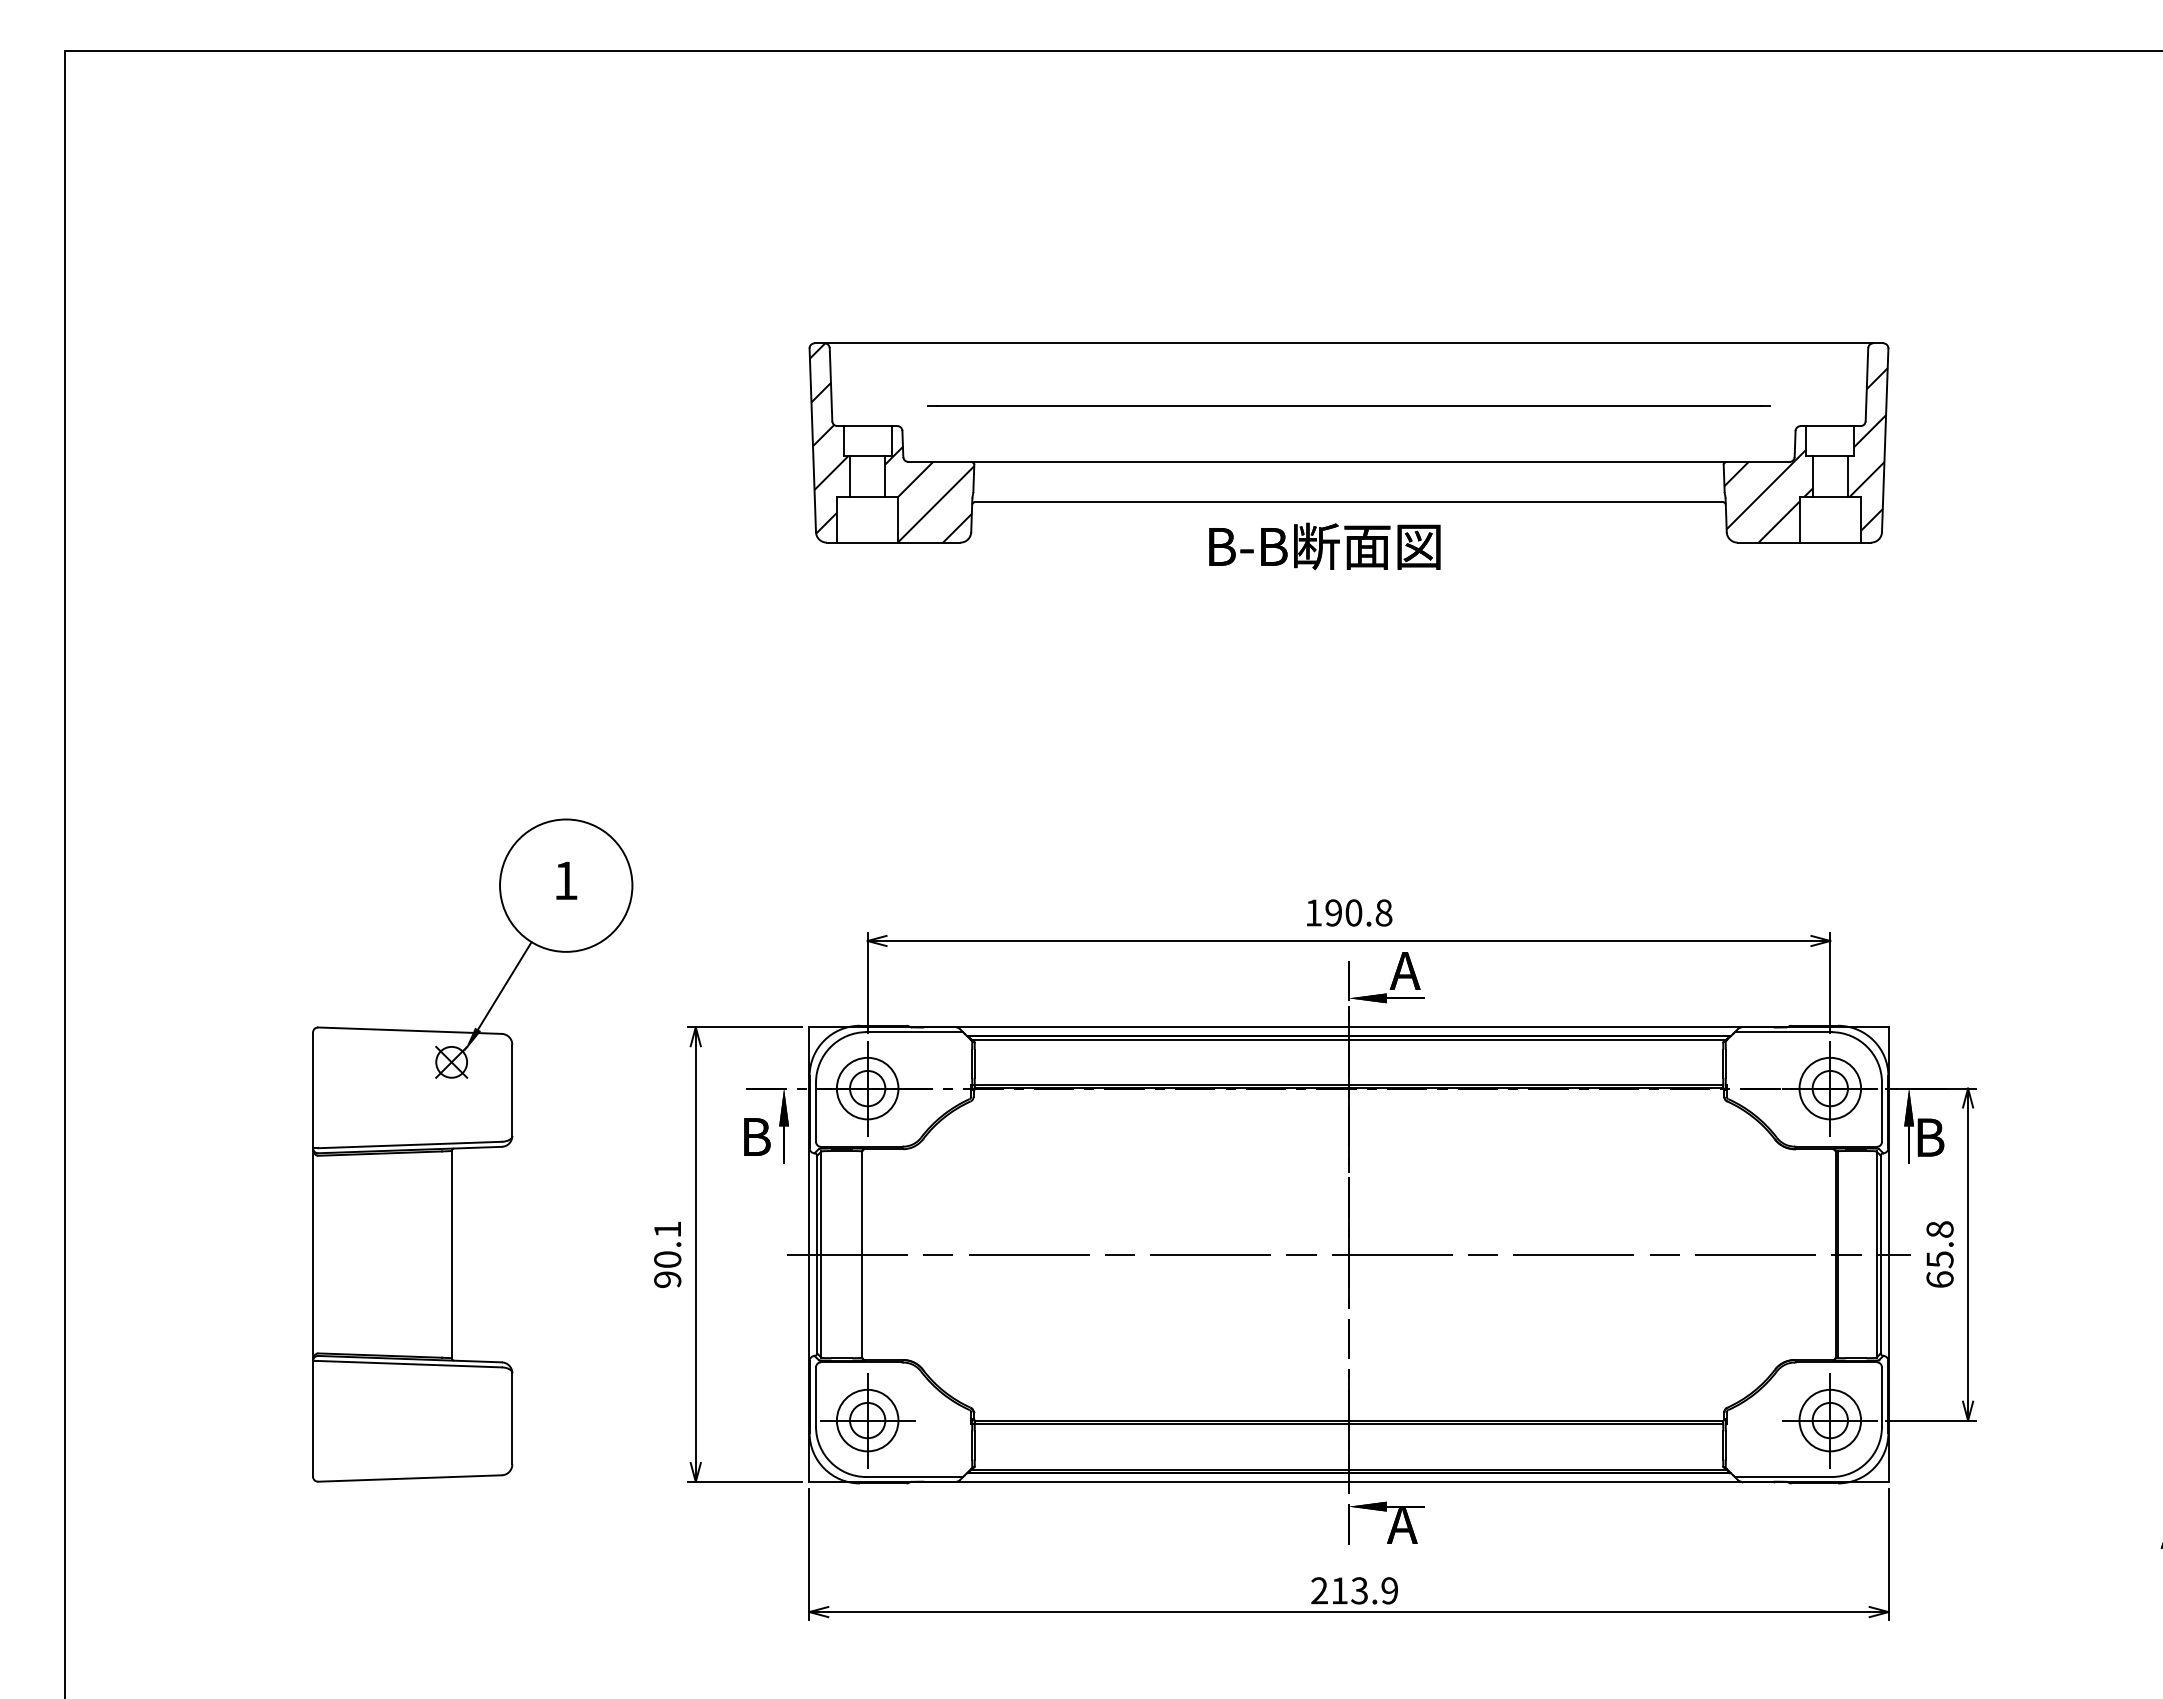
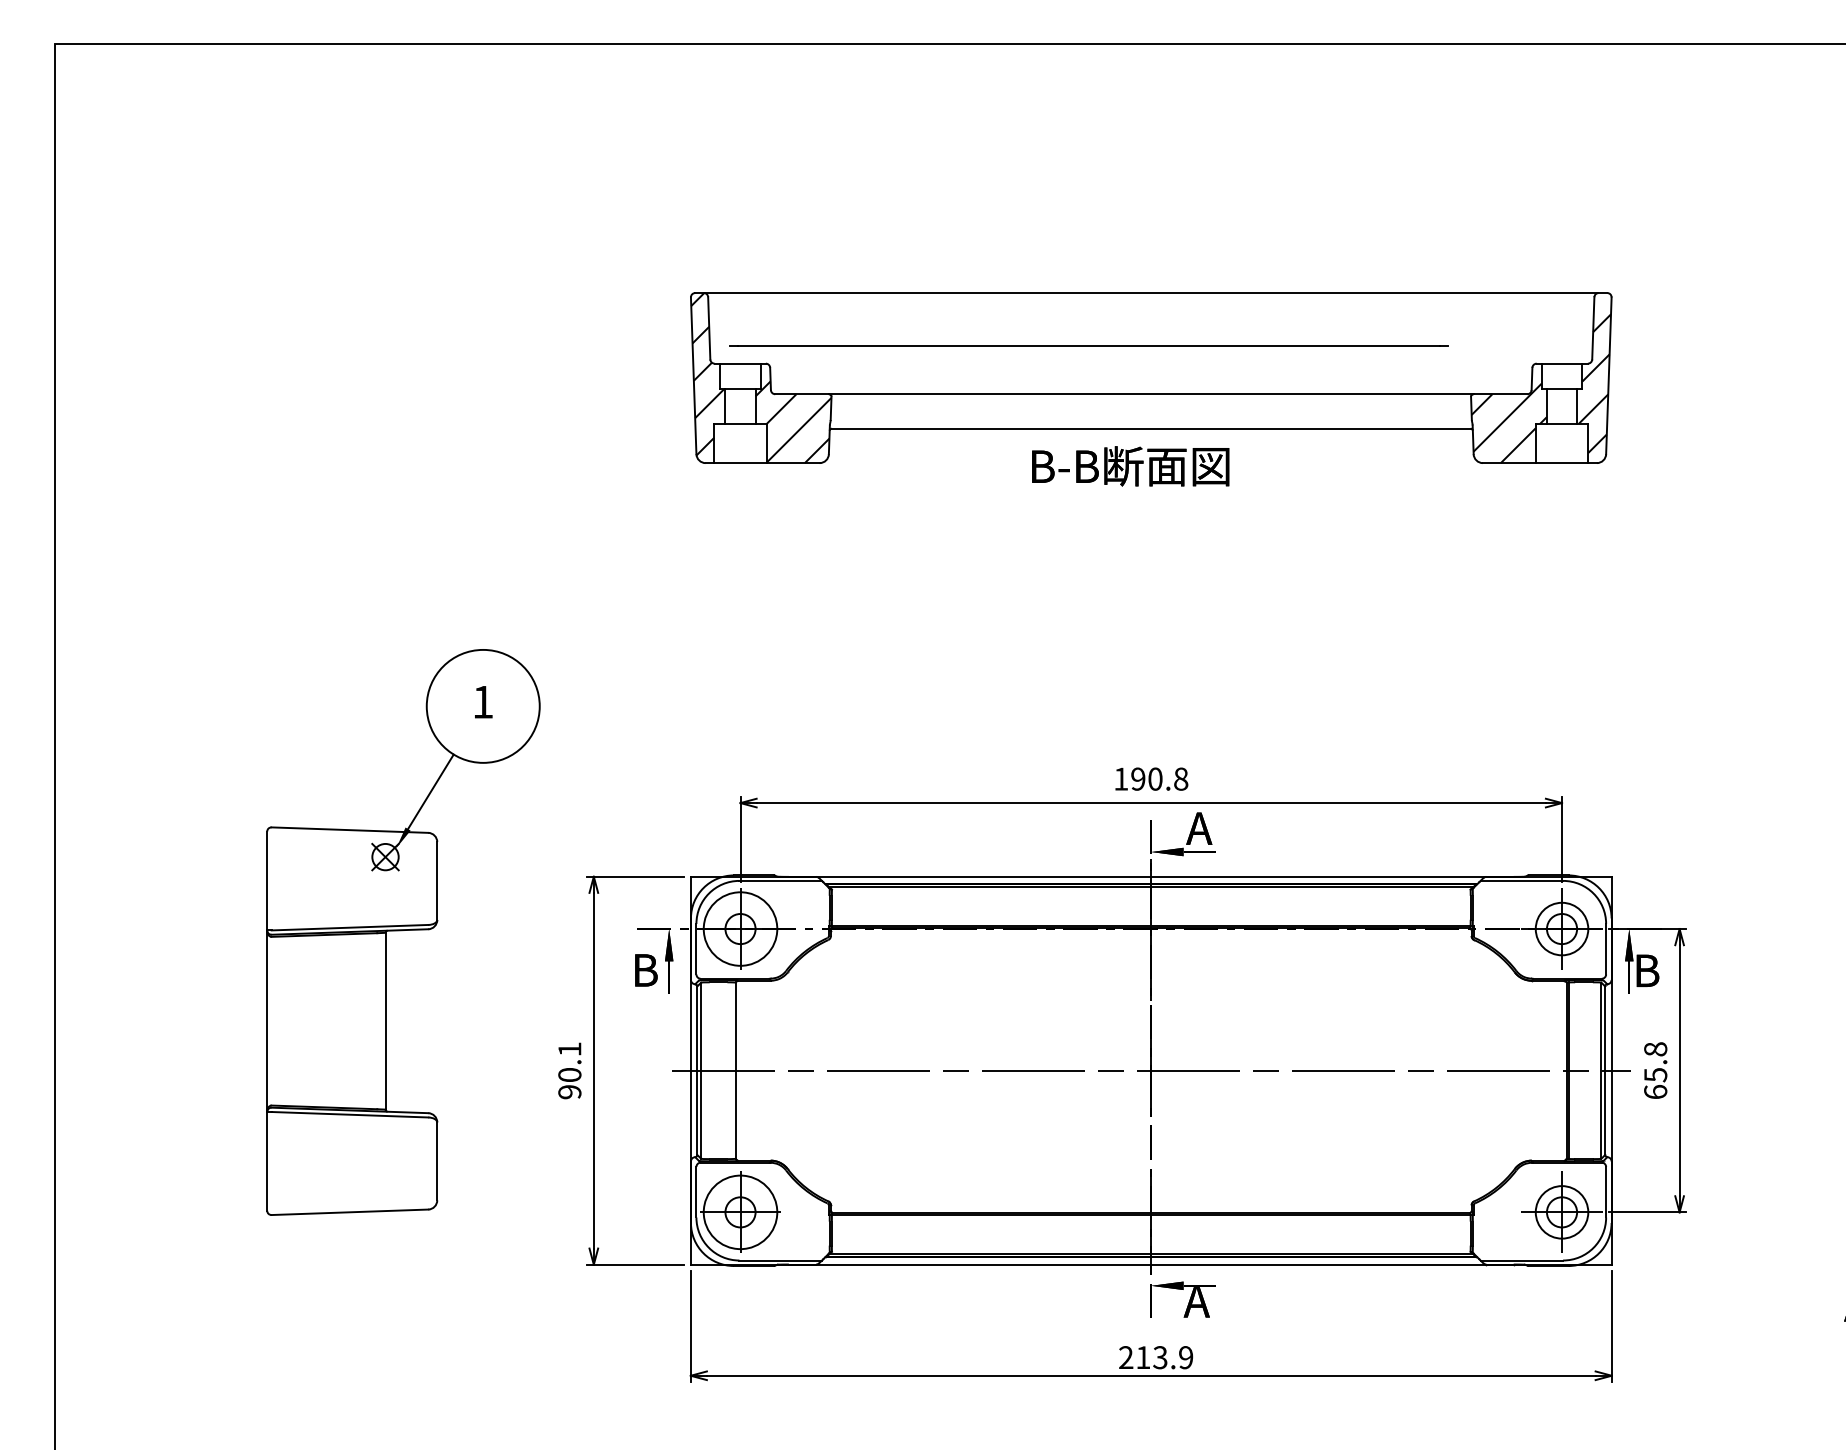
line: (1348, 405) -> (1088, 346), moved
circle: (867, 1088) -> (740, 928), size x1.4
part: (472, 1150) -> (403, 932), moved
circle: (867, 1420) -> (740, 1212), size x1.4

